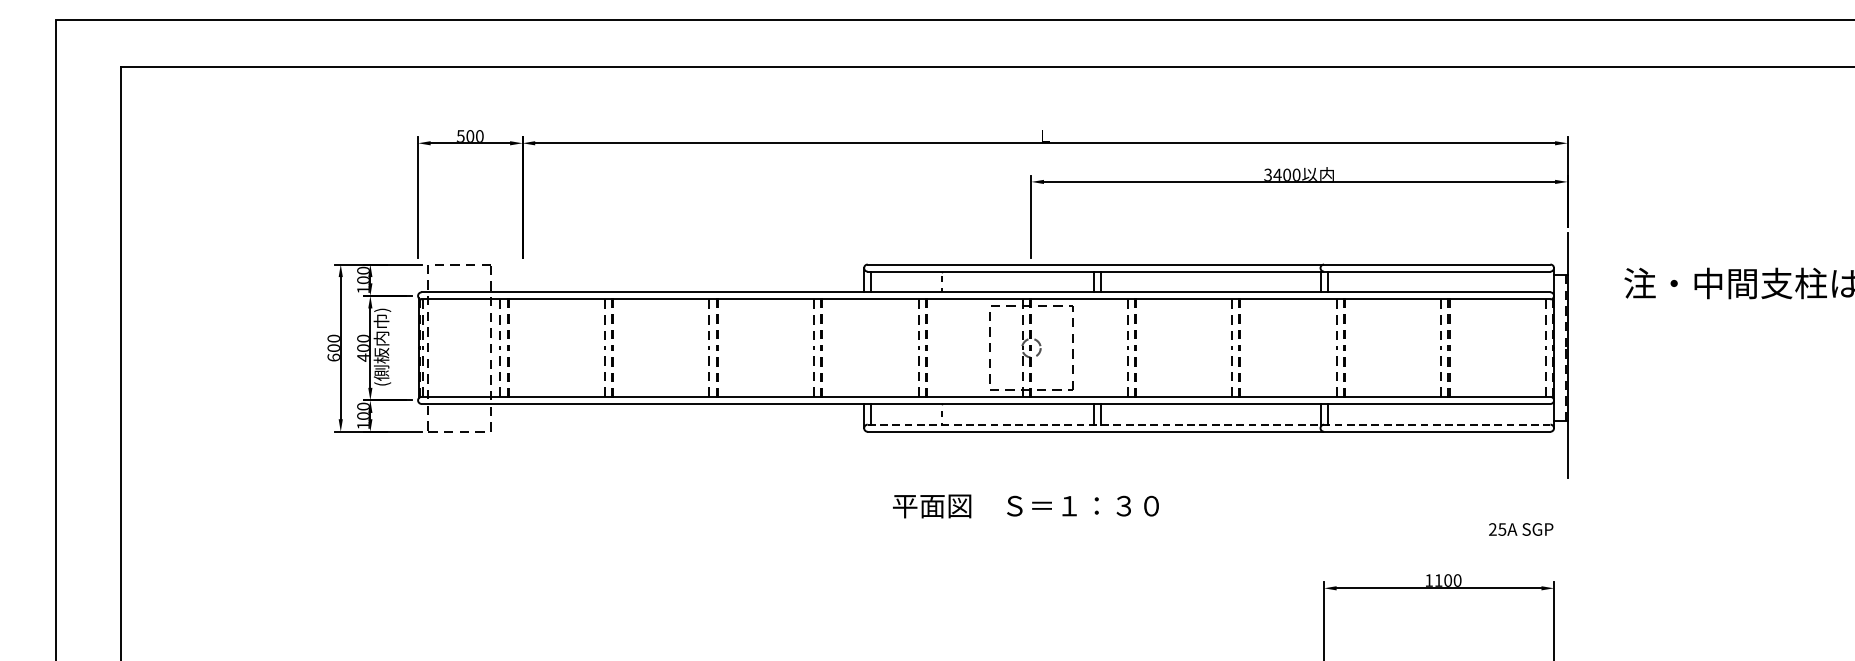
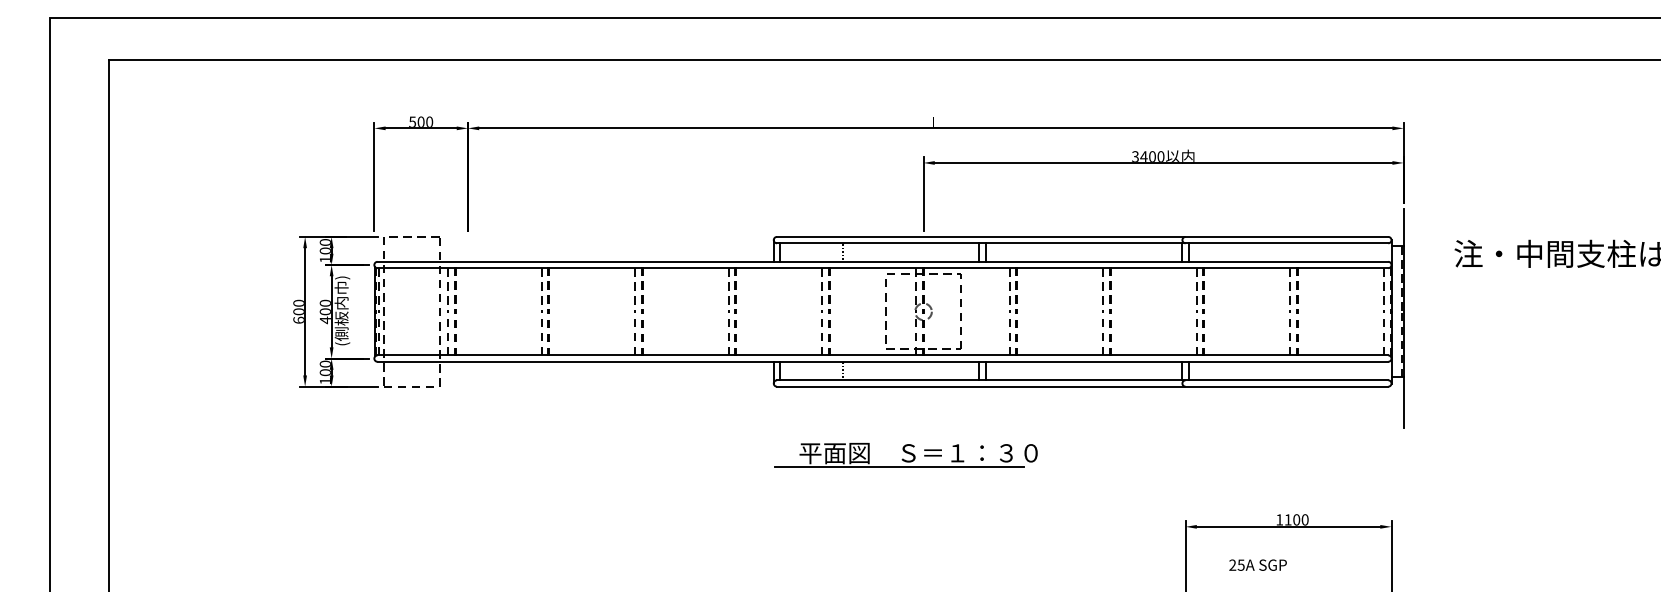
line: (1208, 424) -> (1082, 380), dashed -> solid
line: (1004, 522) -> (899, 467), added
text: (1520, 528) -> (1257, 564), moved

